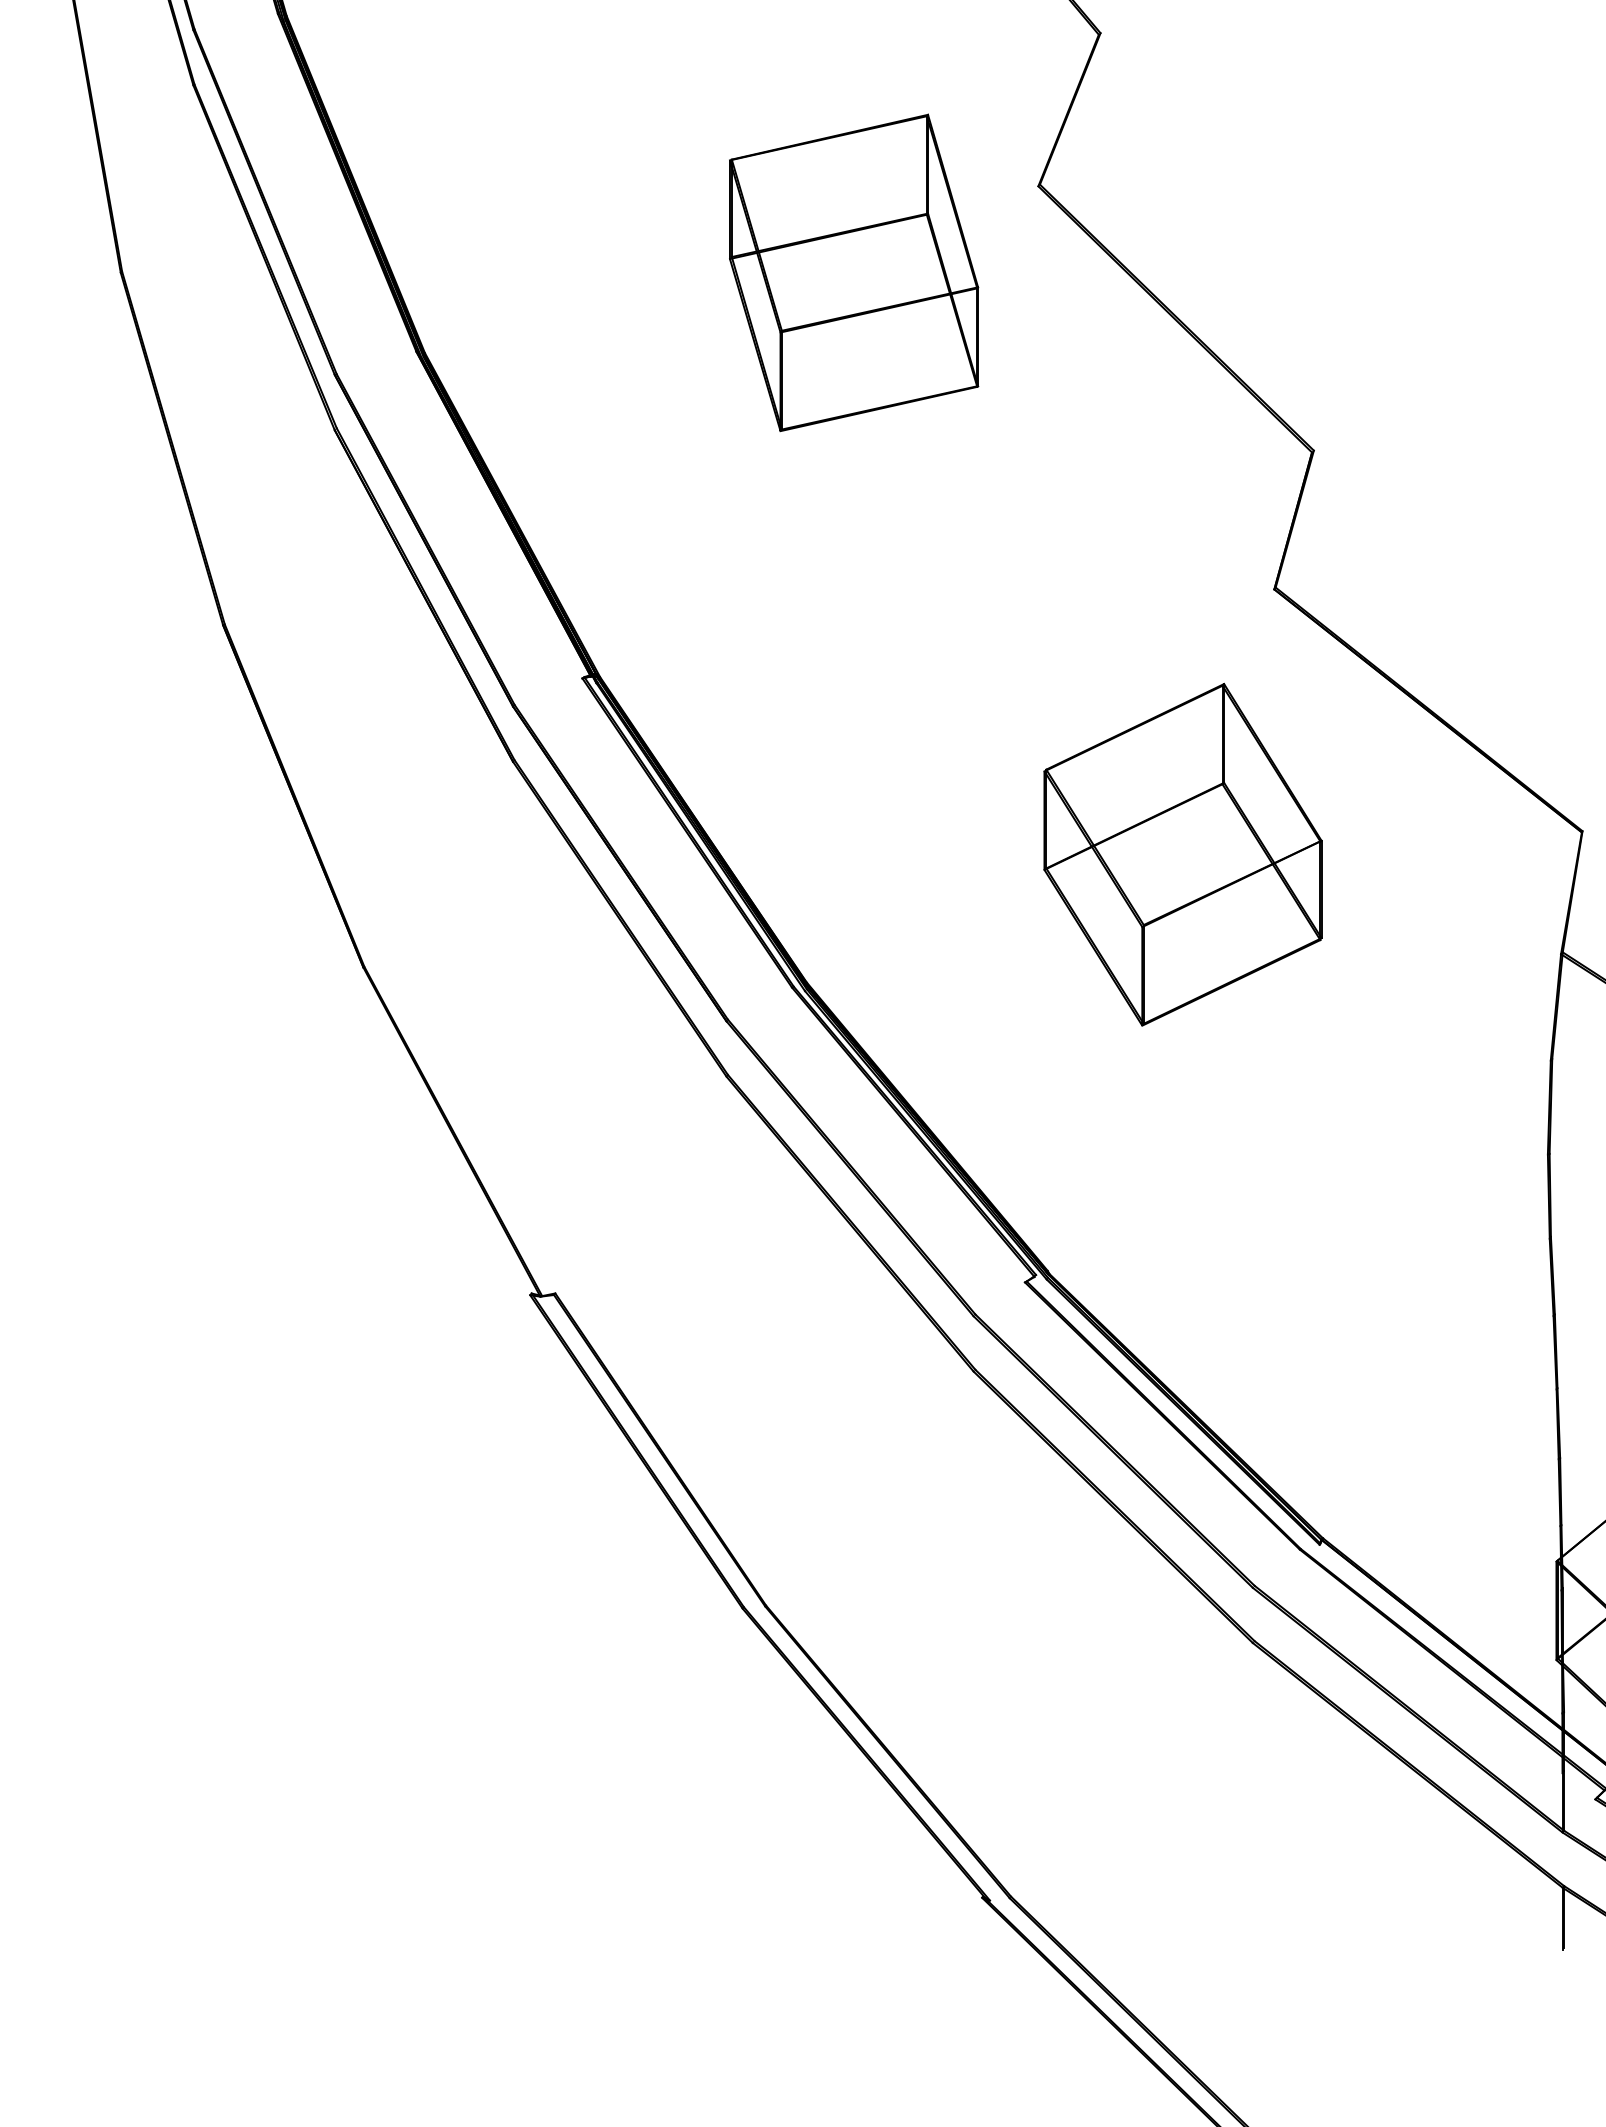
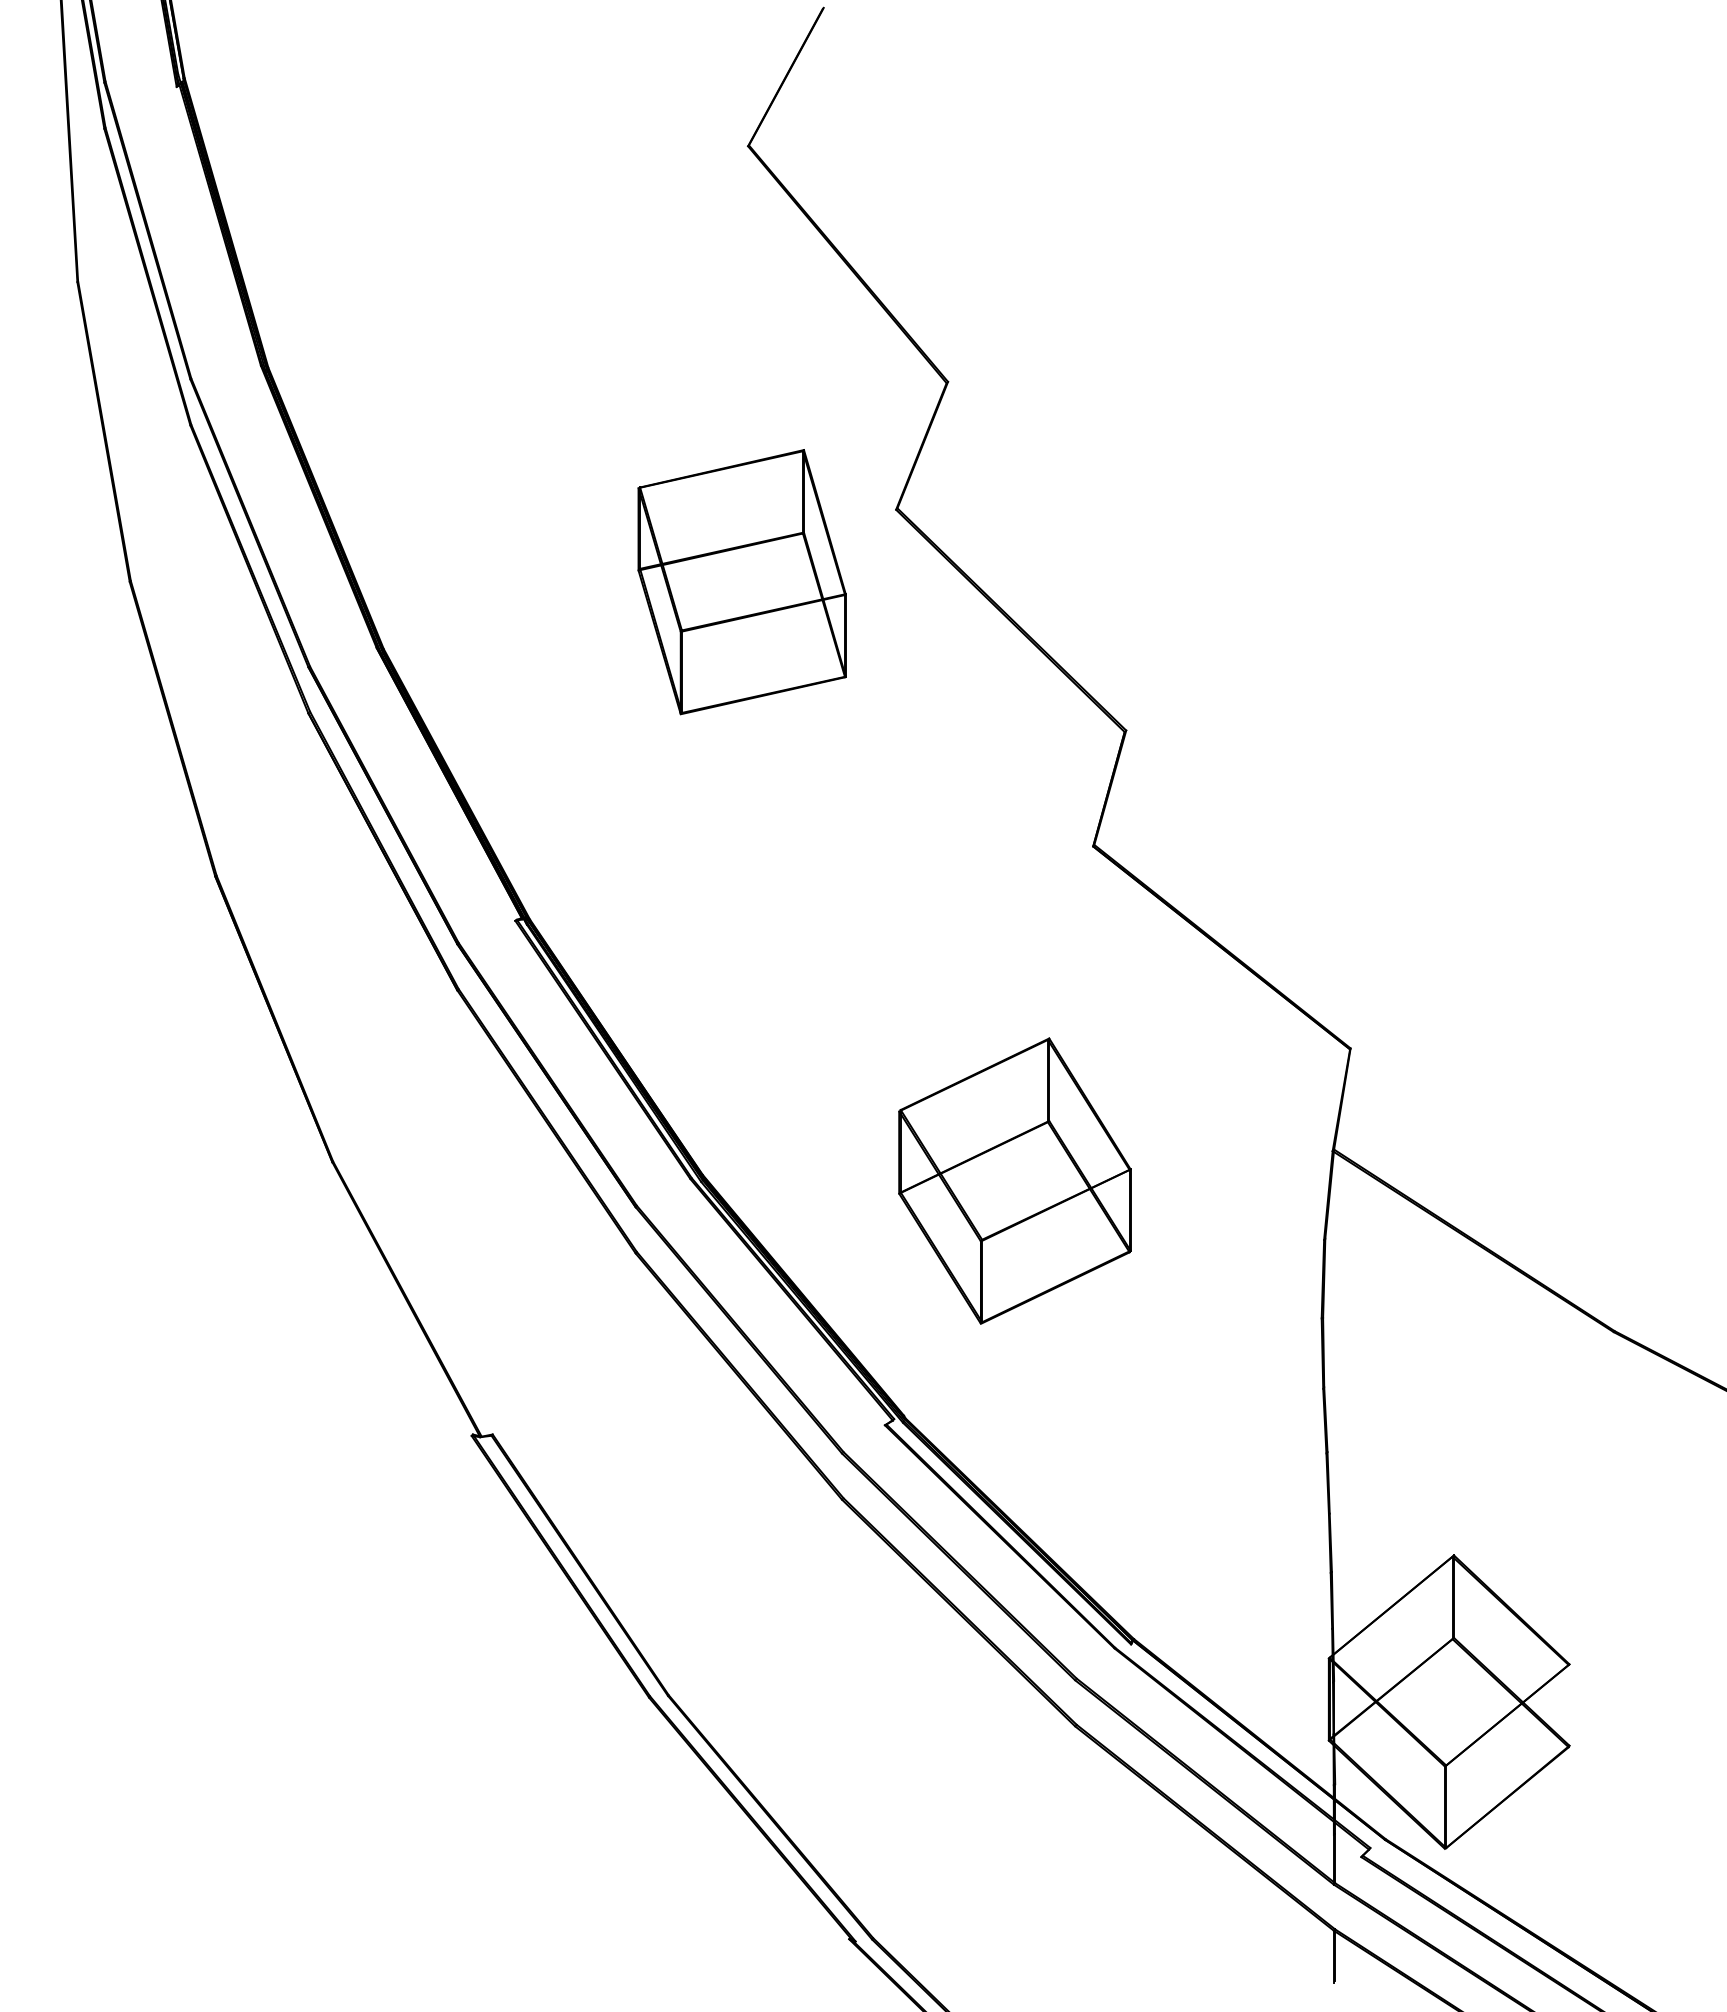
part: (1182, 854) -> (1014, 1180), moved

